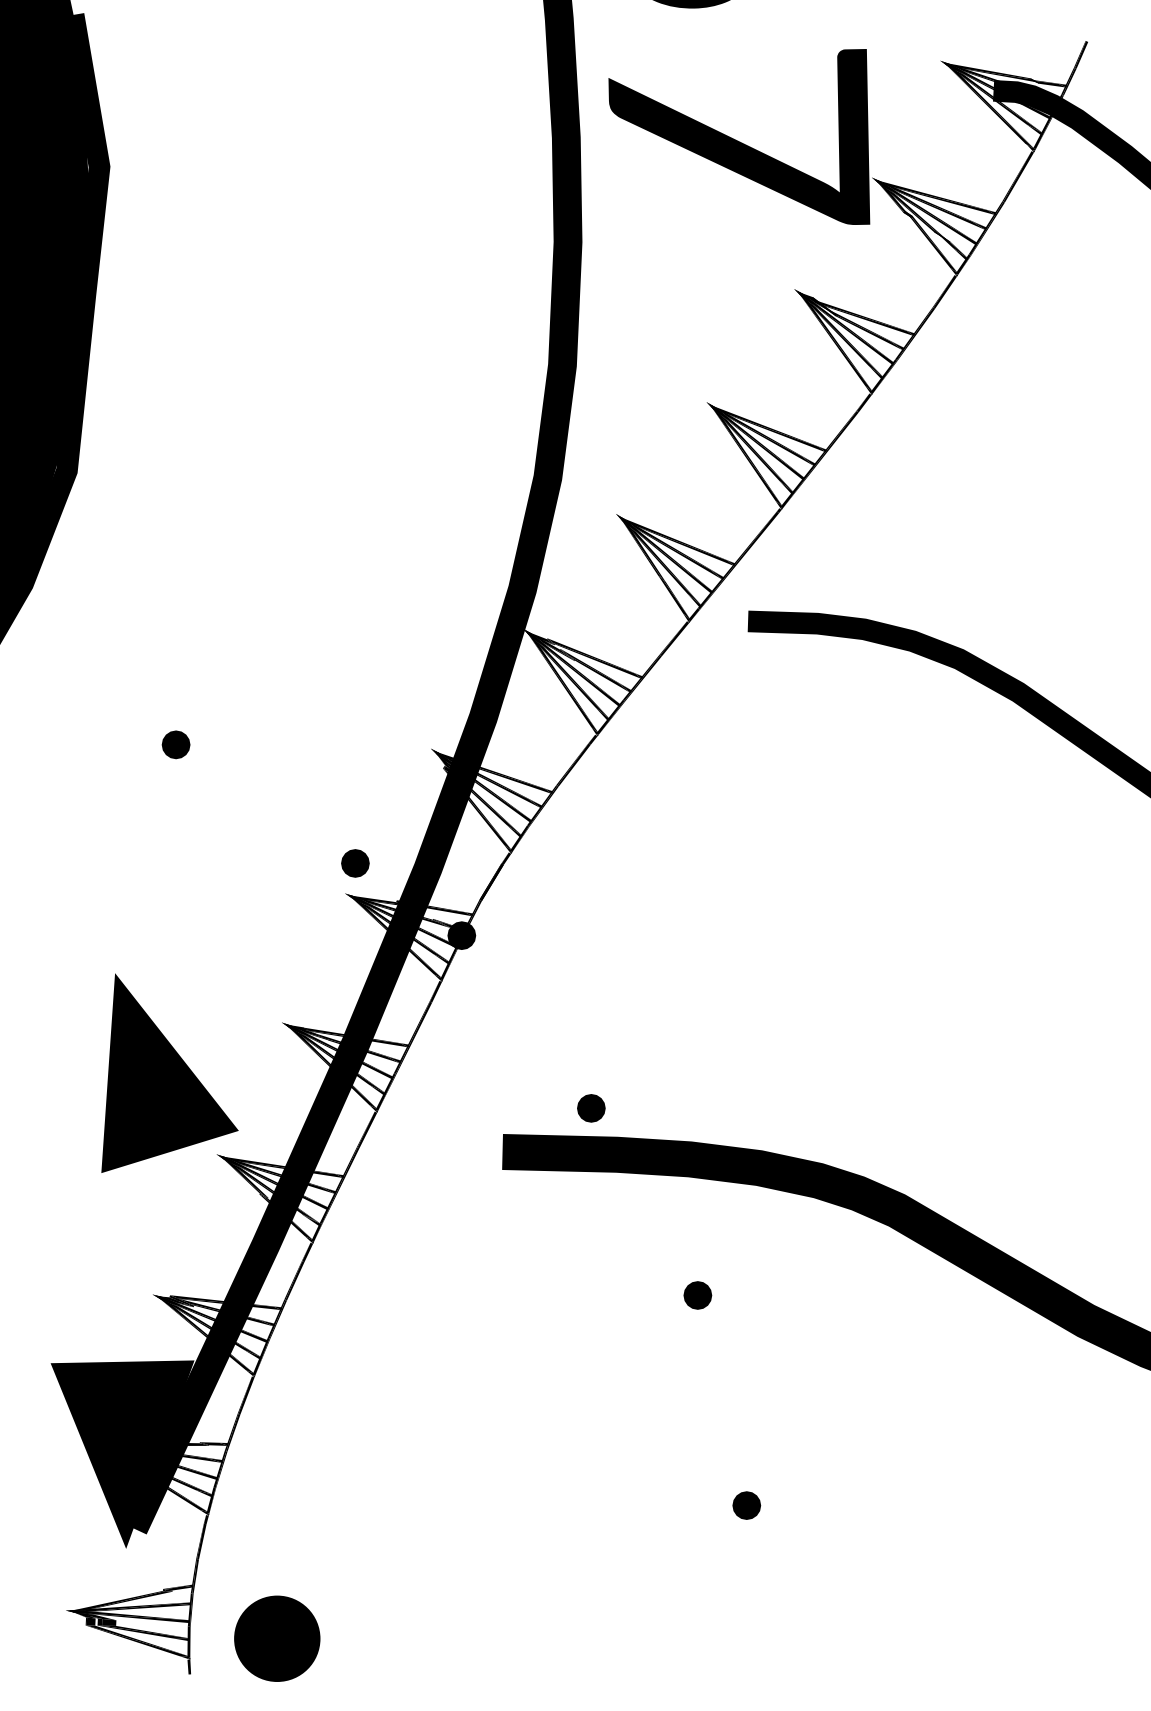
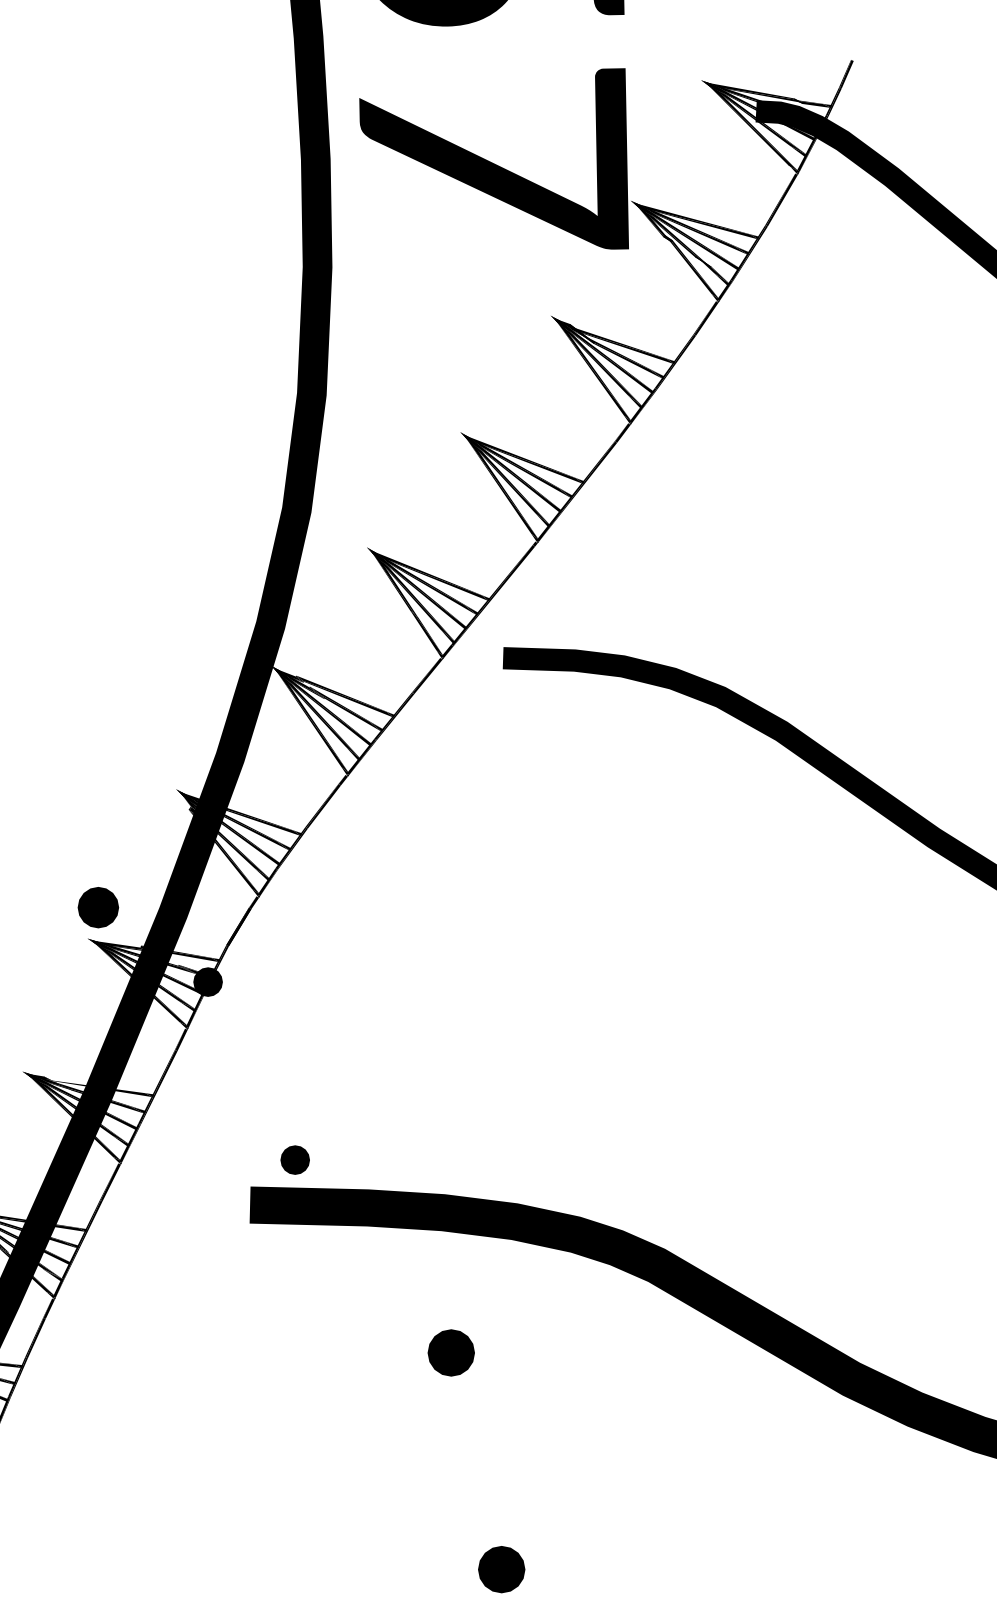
part: (355, 863) -> (98, 907), size x1.4
fill: (355, 1035) -> (98, 1085), removed
part: (591, 1108) -> (295, 1160), moved
part: (697, 1295) -> (451, 1352), size x1.6
part: (746, 1505) -> (501, 1569), size x1.6

